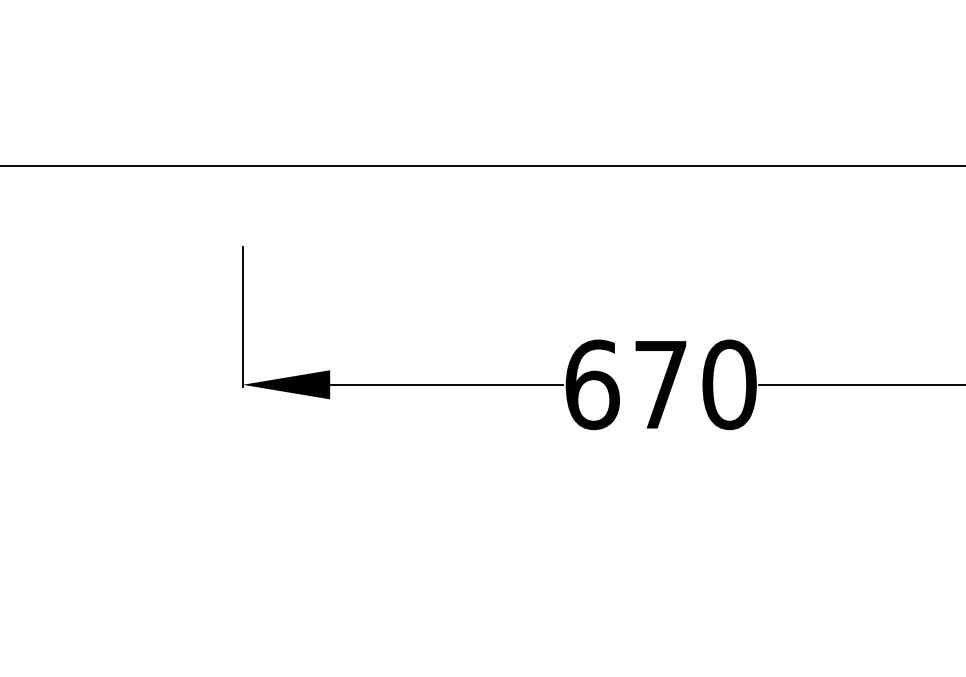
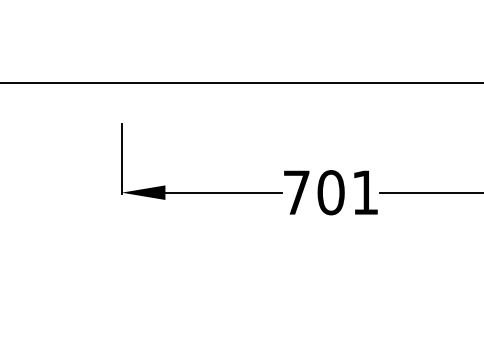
text: (661, 384) -> (331, 192), 670 -> 701

